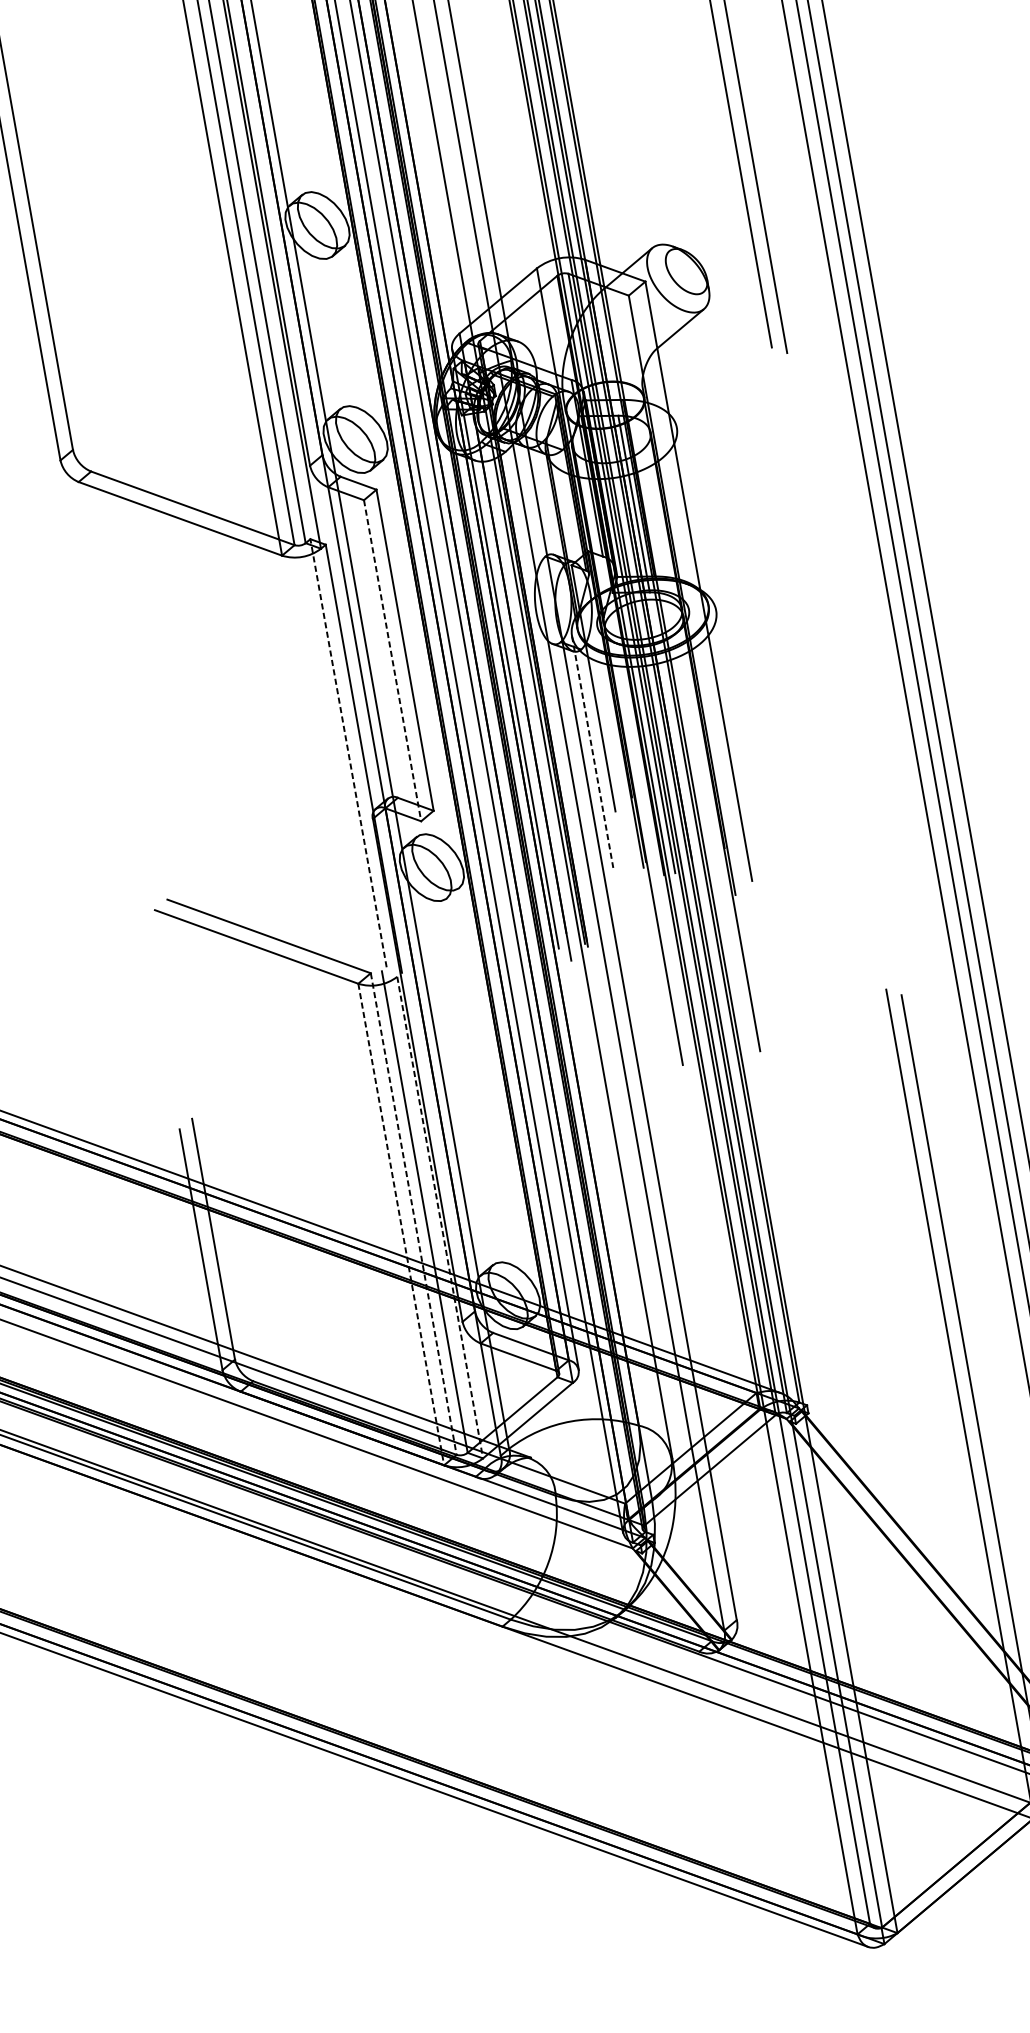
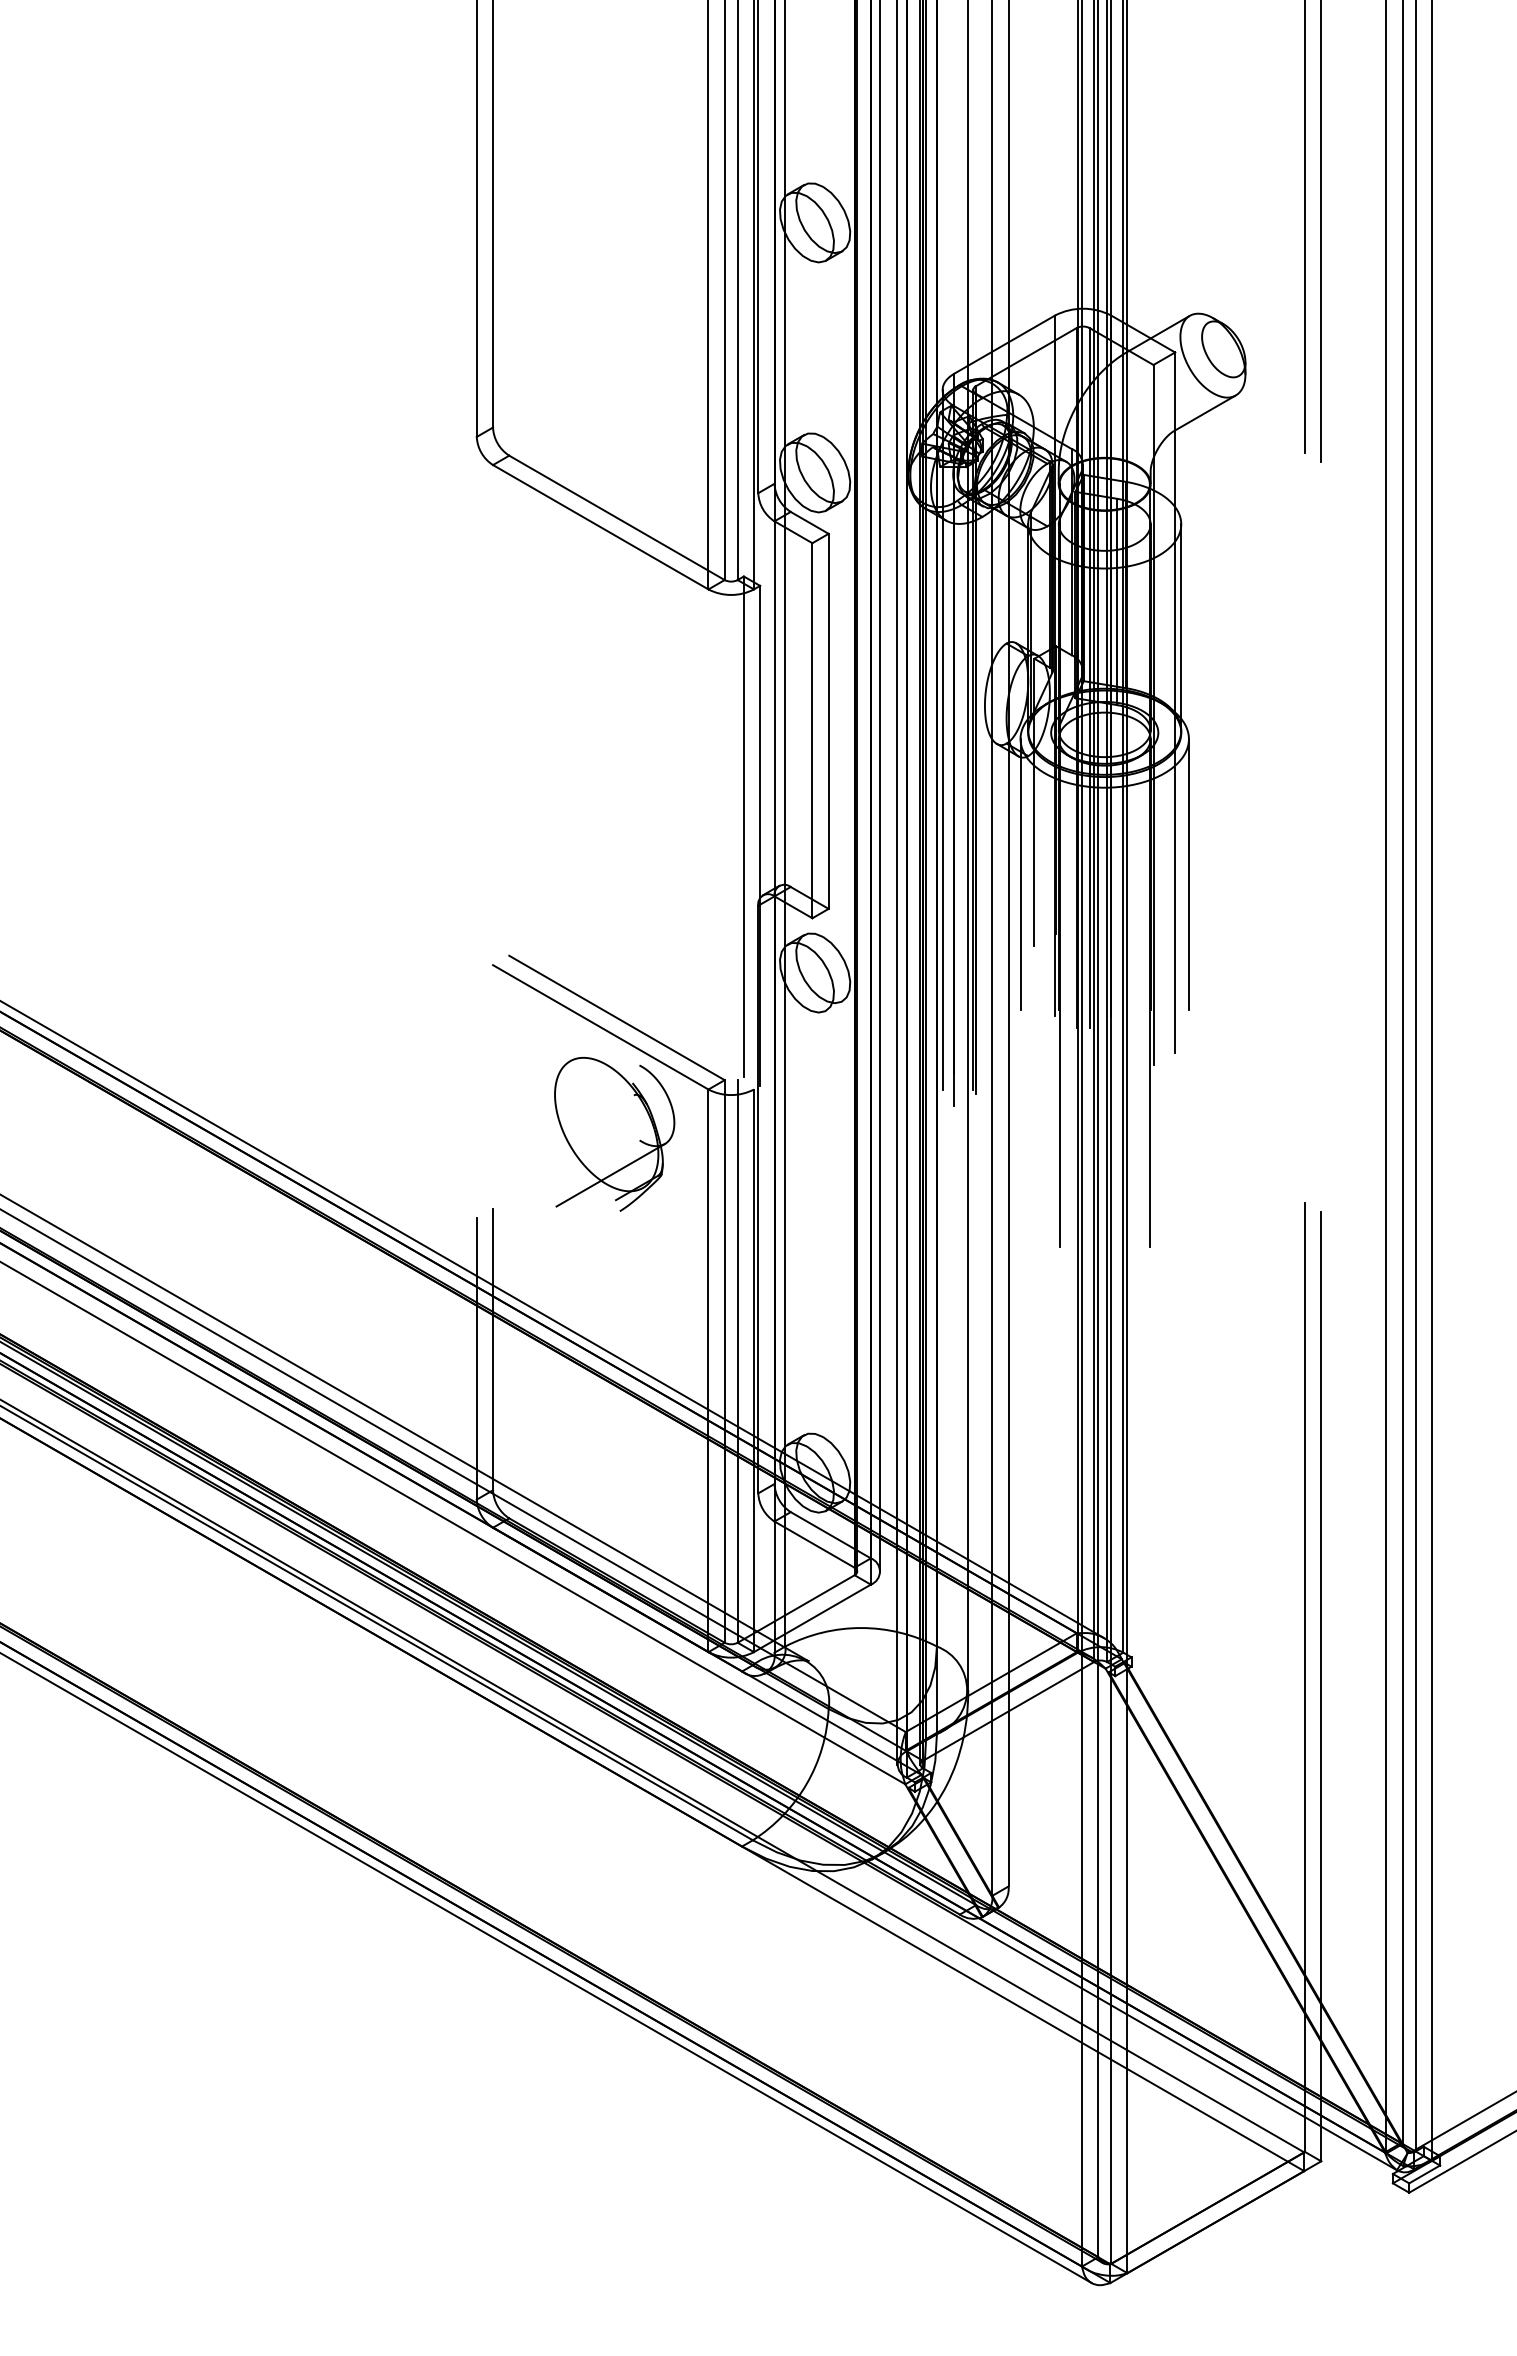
line: (692, 516) -> (1181, 627), added
line: (392, 660) -> (812, 730), dashed -> solid
line: (736, 726) -> (1188, 874), added
line: (592, 752) -> (1020, 874), dashed -> solid
line: (348, 753) -> (743, 826), dashed -> solid
part: (284, 1036) -> (614, 1134), added
line: (413, 1214) -> (724, 1361), dashed -> solid
line: (439, 1218) -> (753, 1371), dashed -> solid
line: (401, 1225) -> (708, 1371), dashed -> solid

